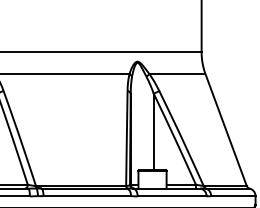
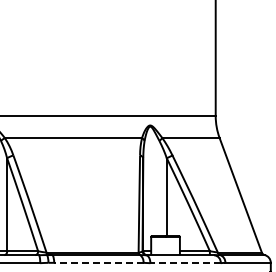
line: (86, 195) -> (98, 262), solid -> dashed
line: (172, 196) -> (185, 263), solid -> dashed

